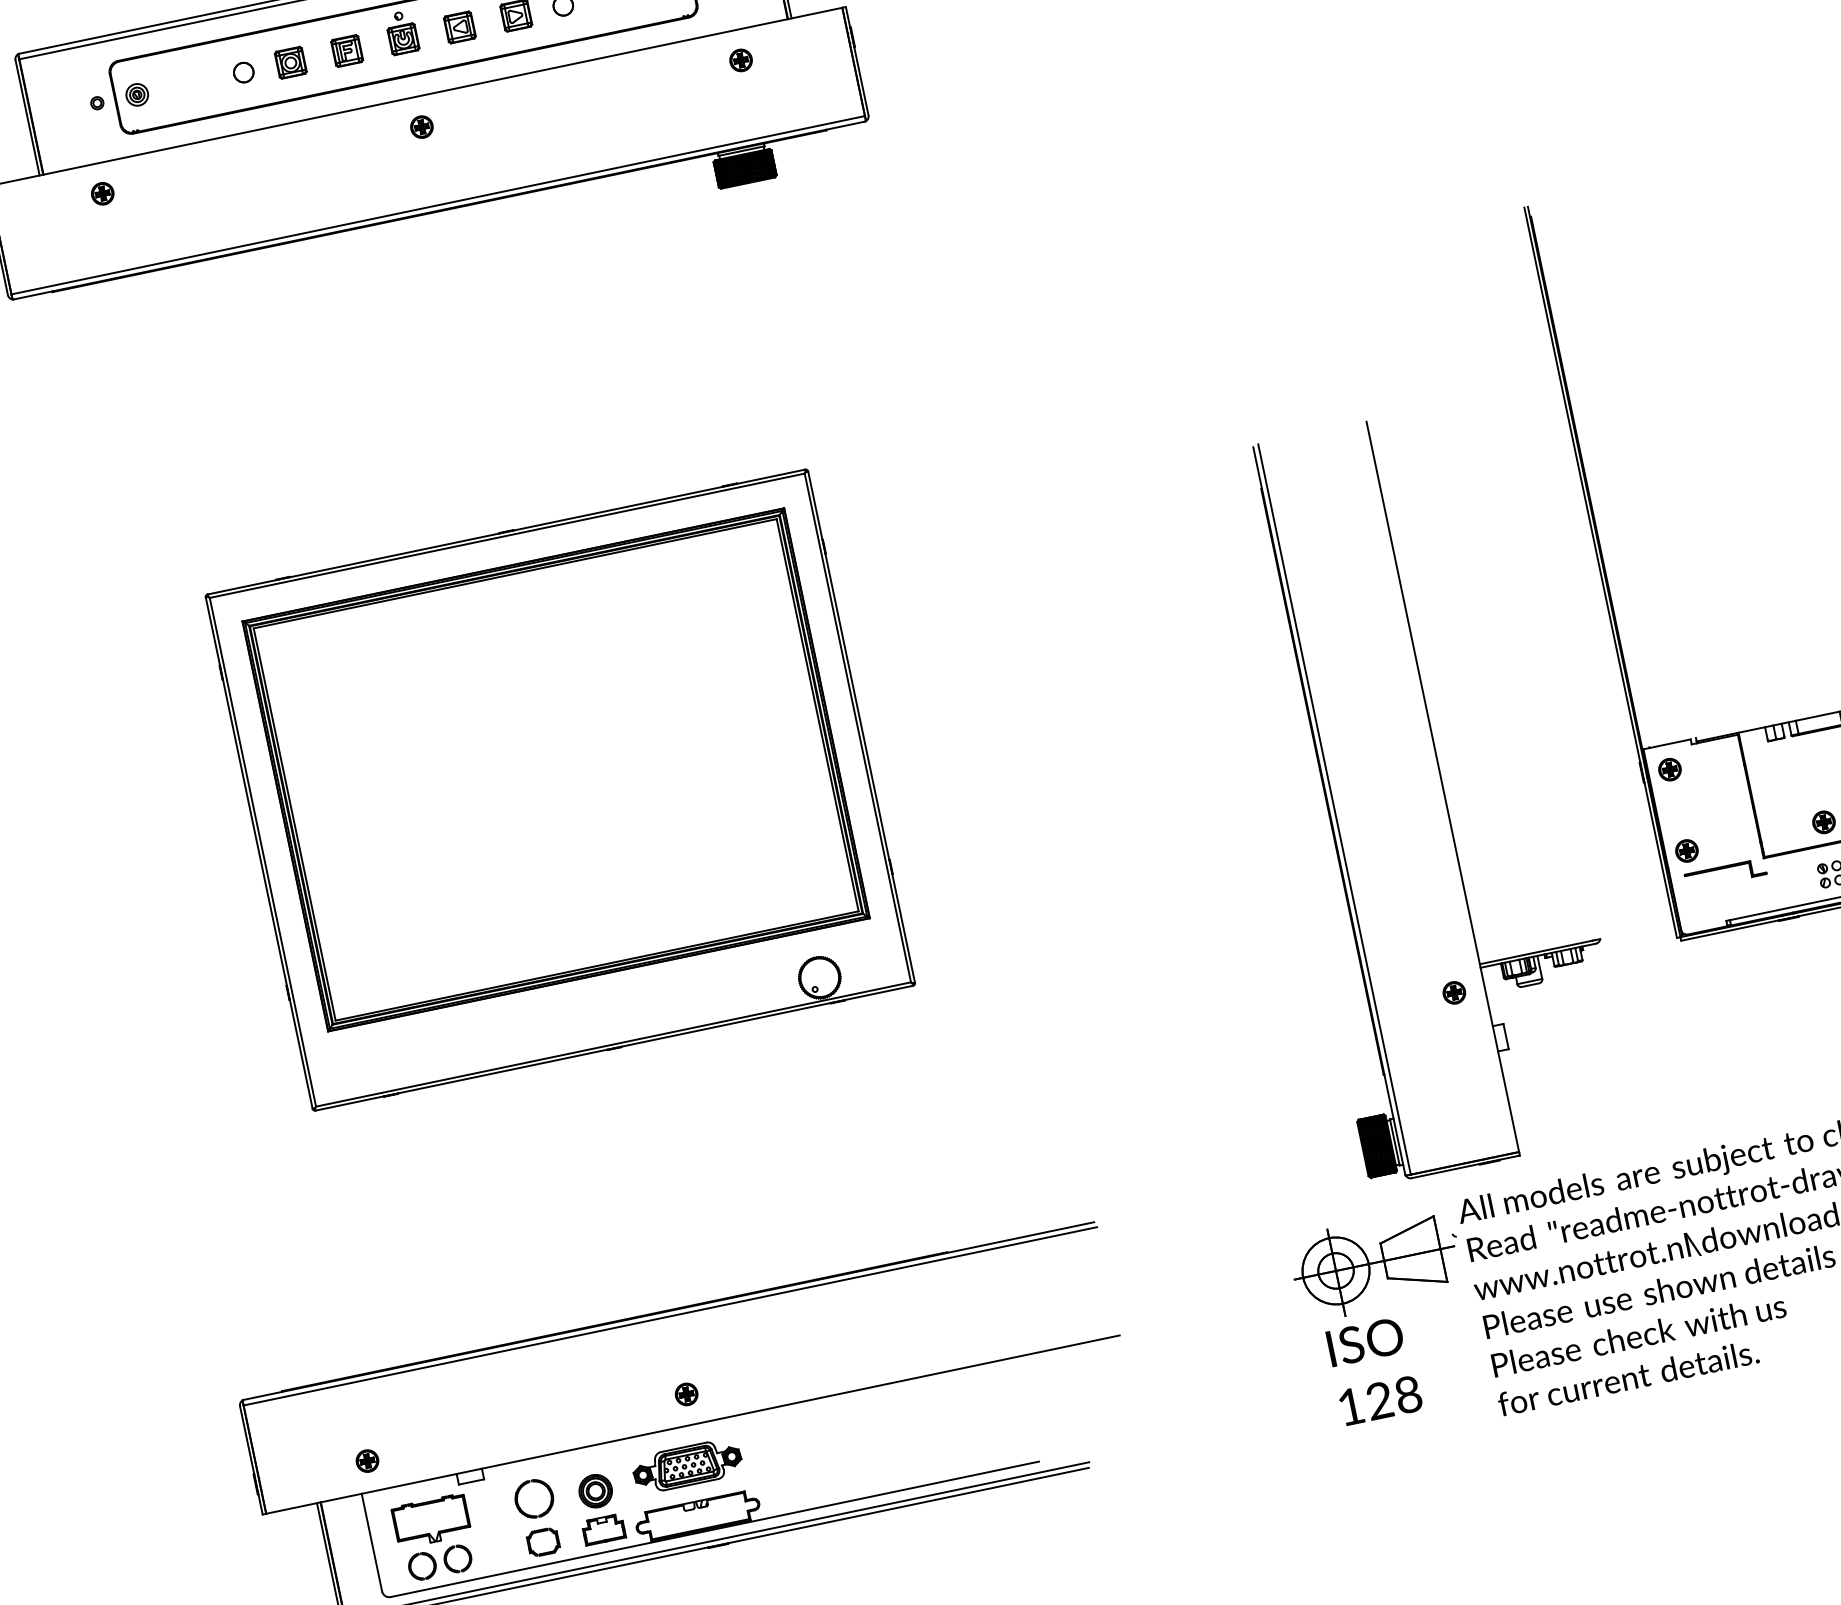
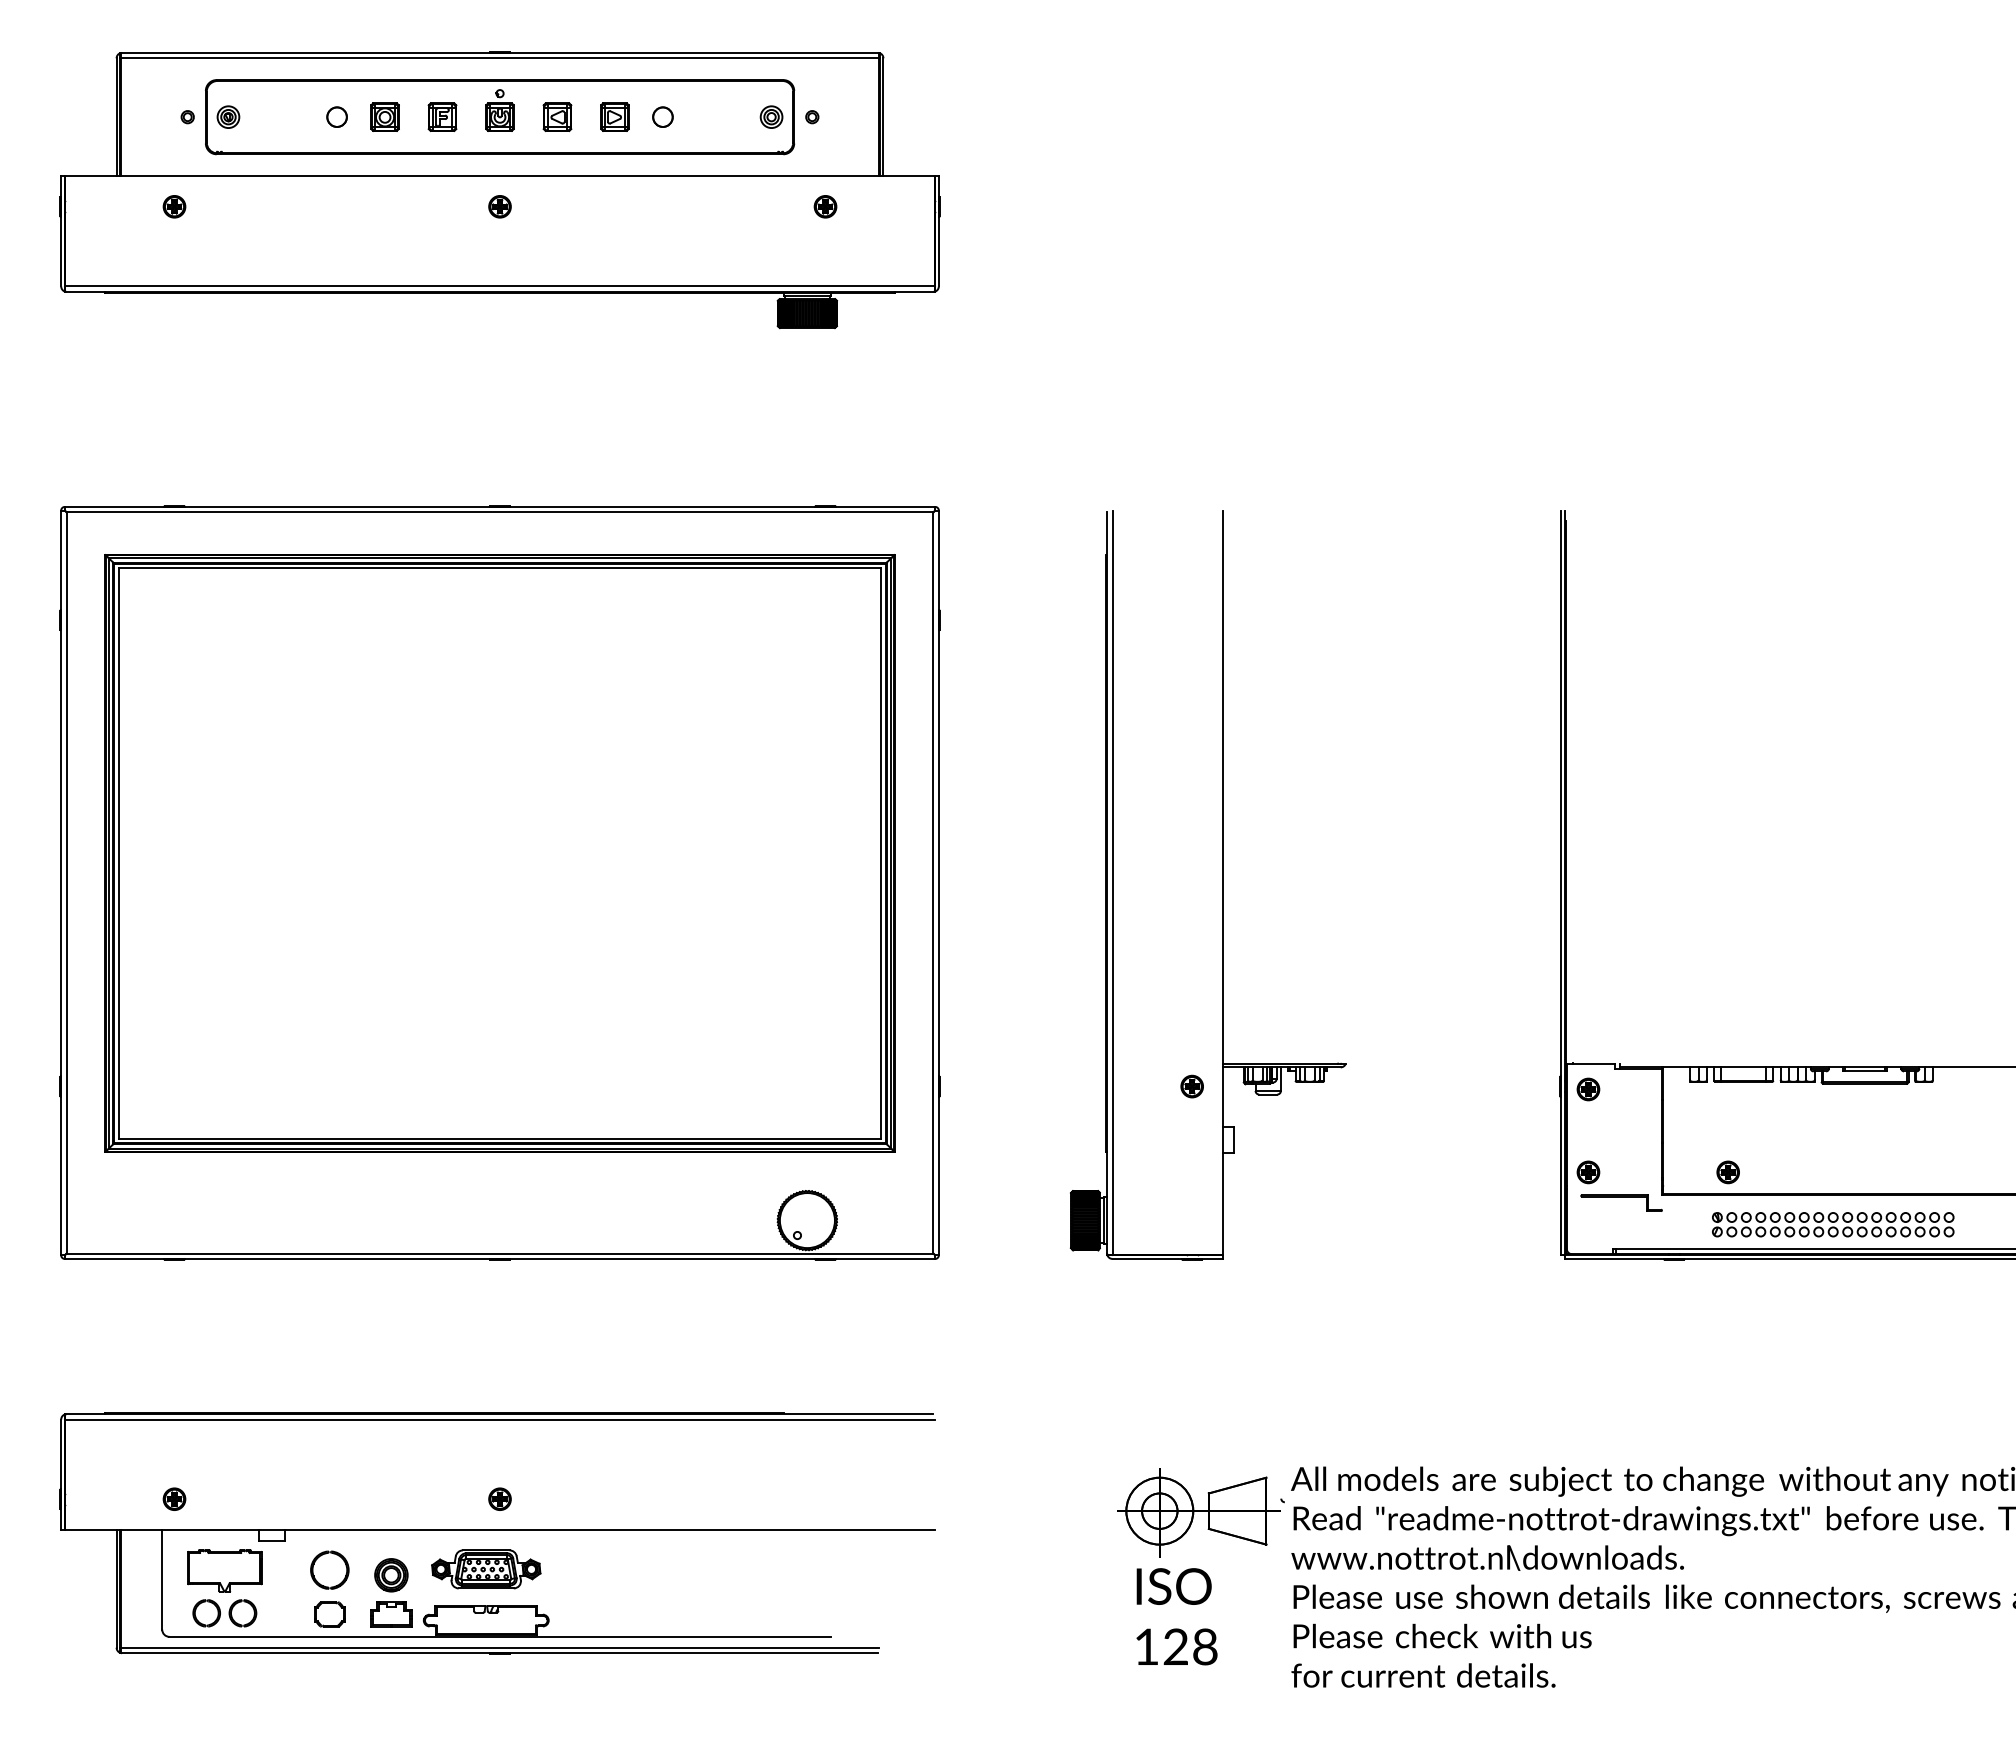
part: (559, 789) -> (499, 882), size x1.43
part: (1442, 789) -> (1222, 885), moved

